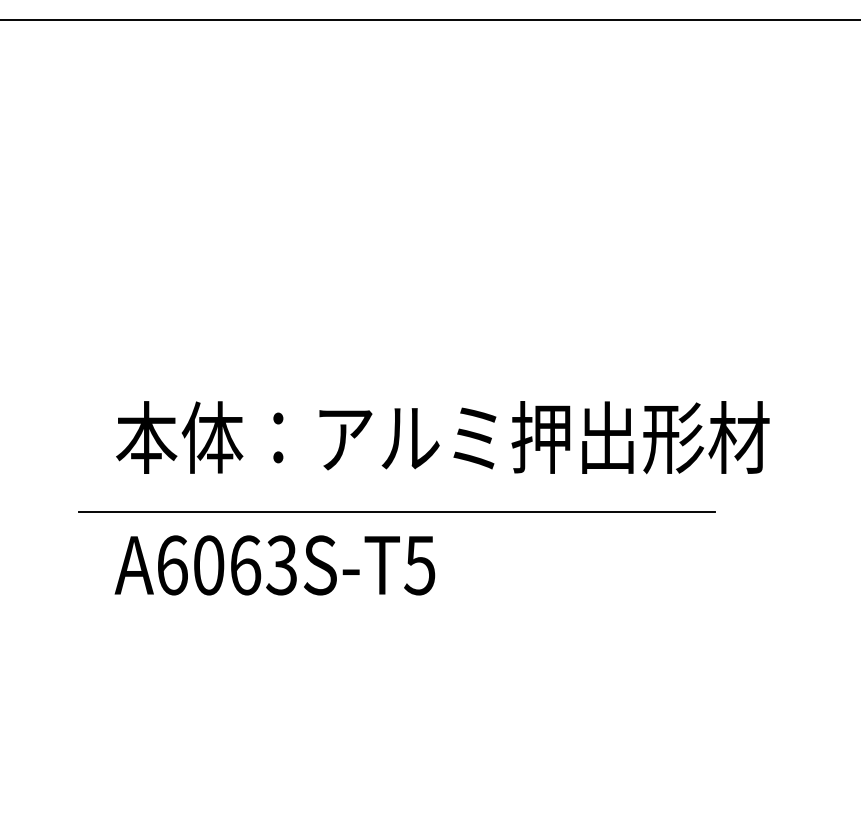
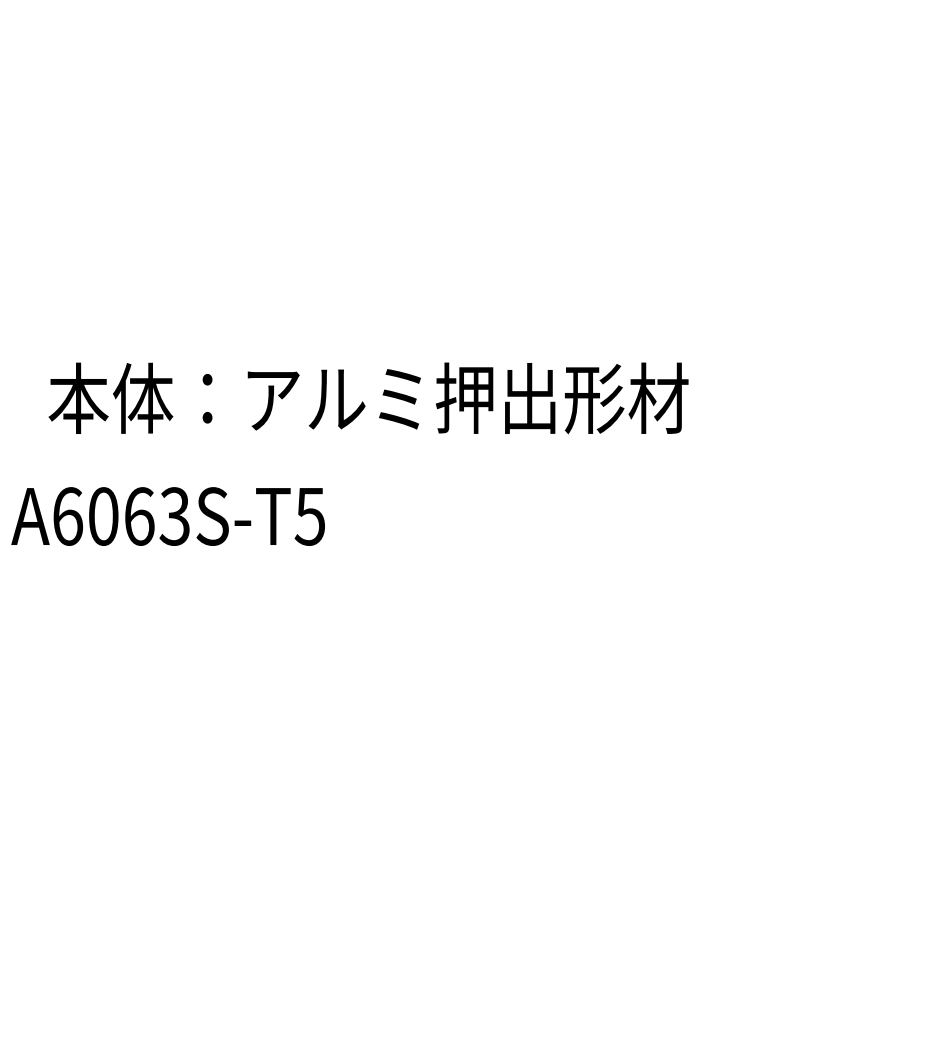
line: (396, 511) -> (323, 470), removed
text: (274, 565) -> (167, 516), moved

